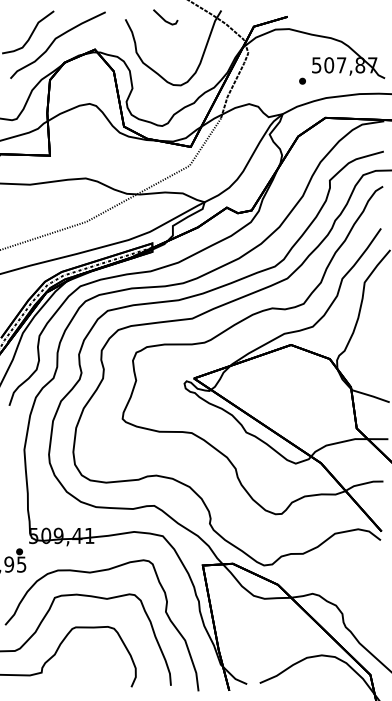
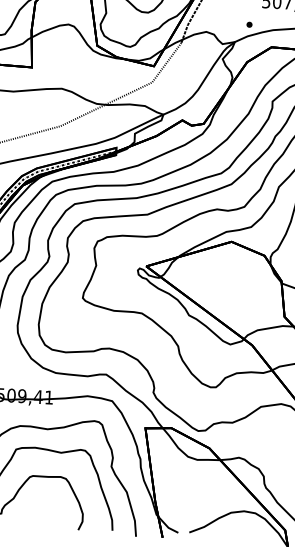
part: (302, 80) -> (249, 24), moved

